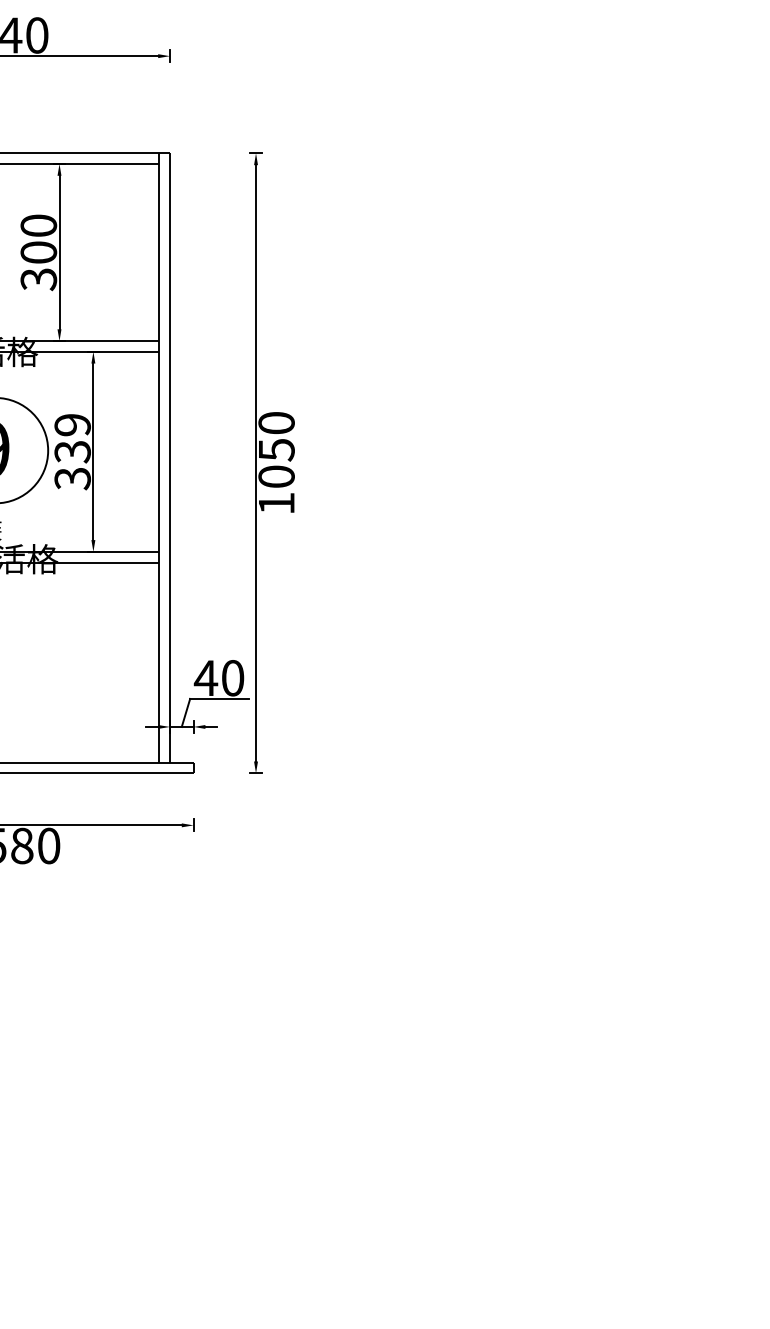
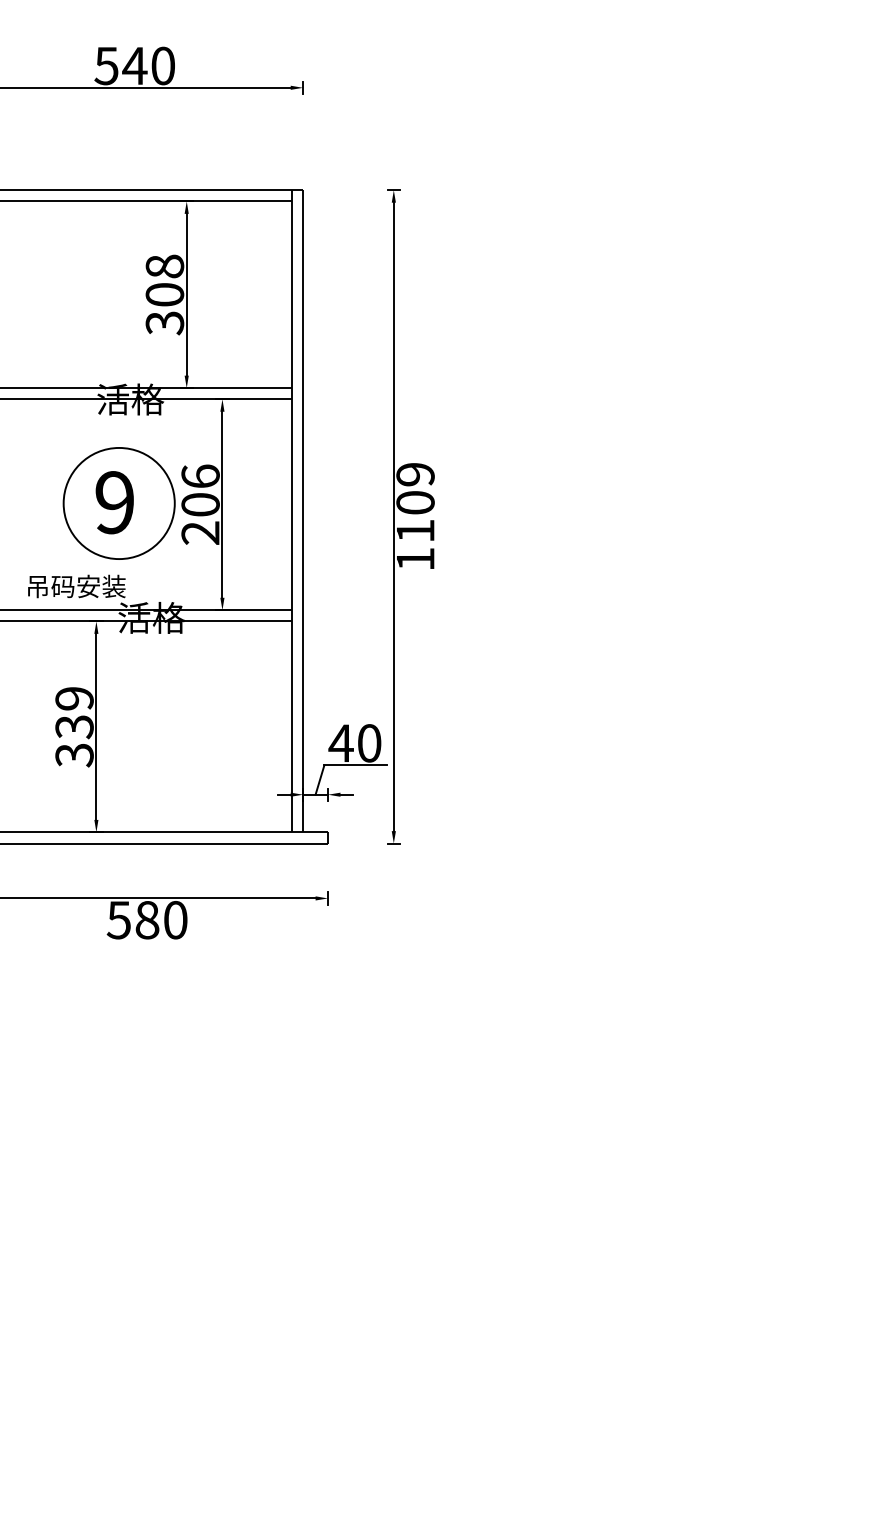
text: (38, 225) -> (164, 266), 300 -> 308
text: (276, 449) -> (415, 502), 1050 -> 1109
text: (72, 451) -> (200, 504), 339 -> 206

